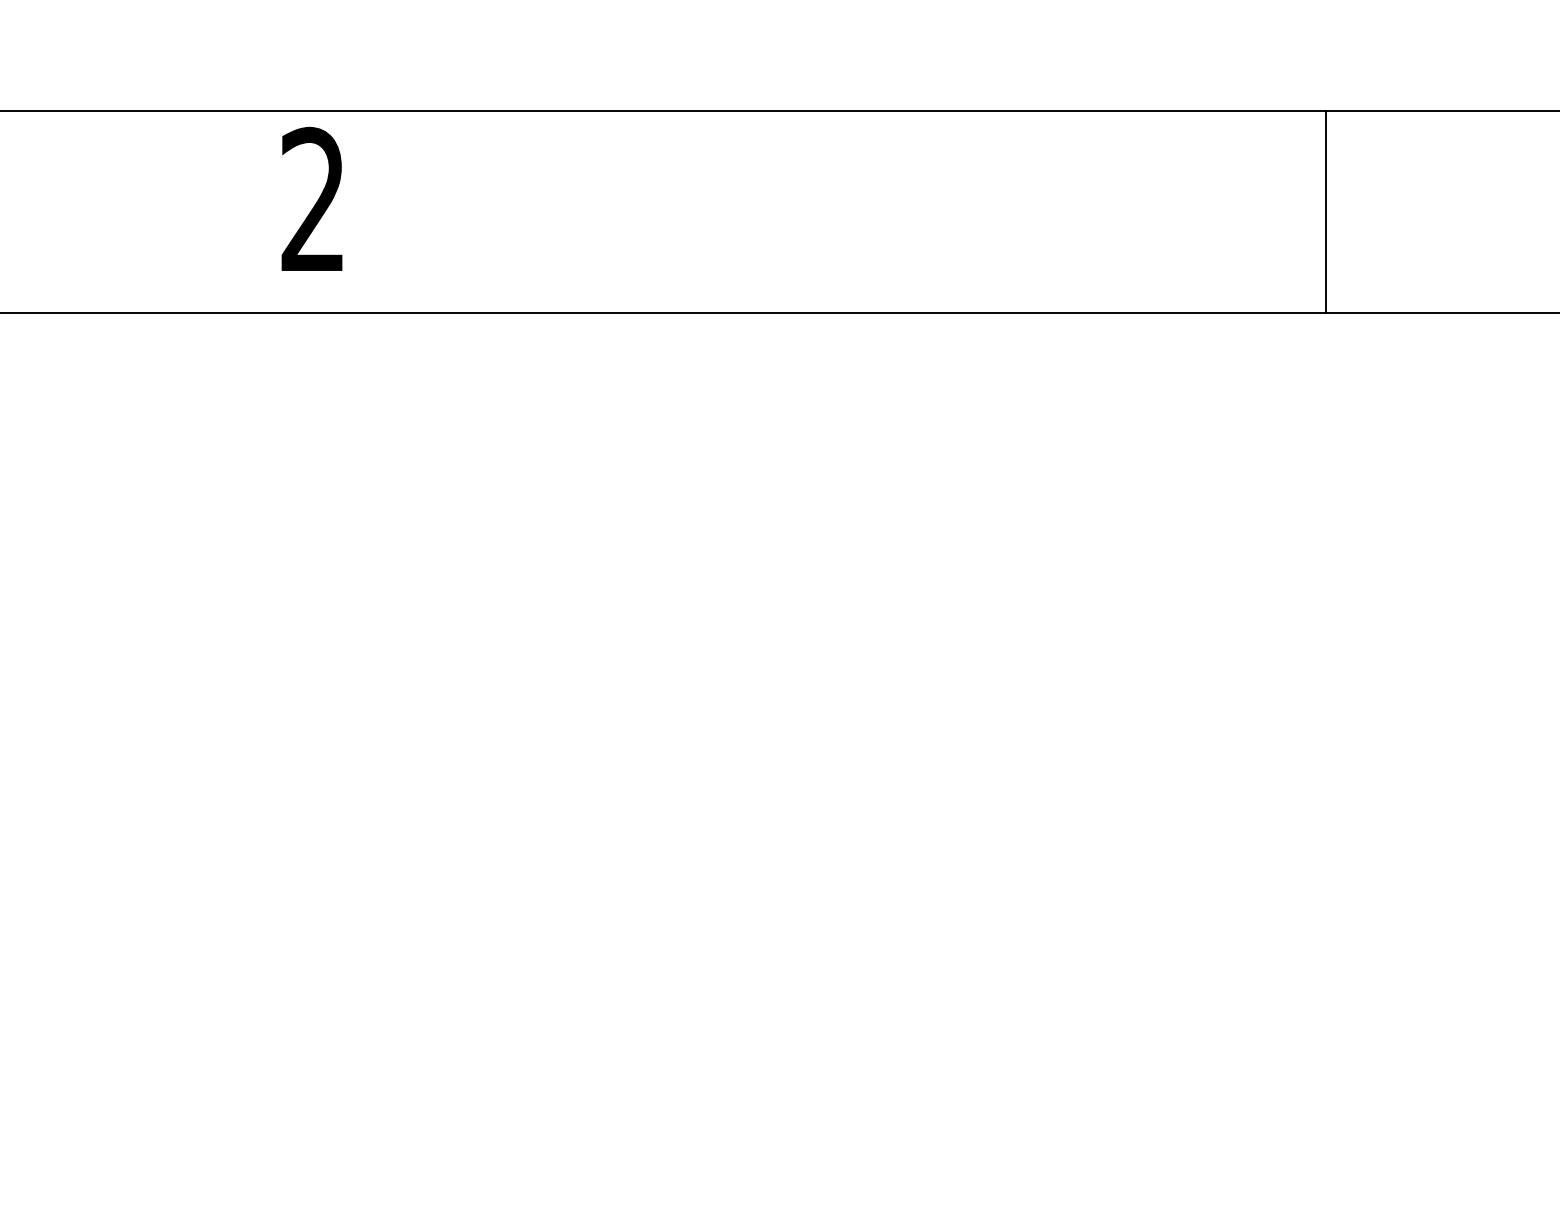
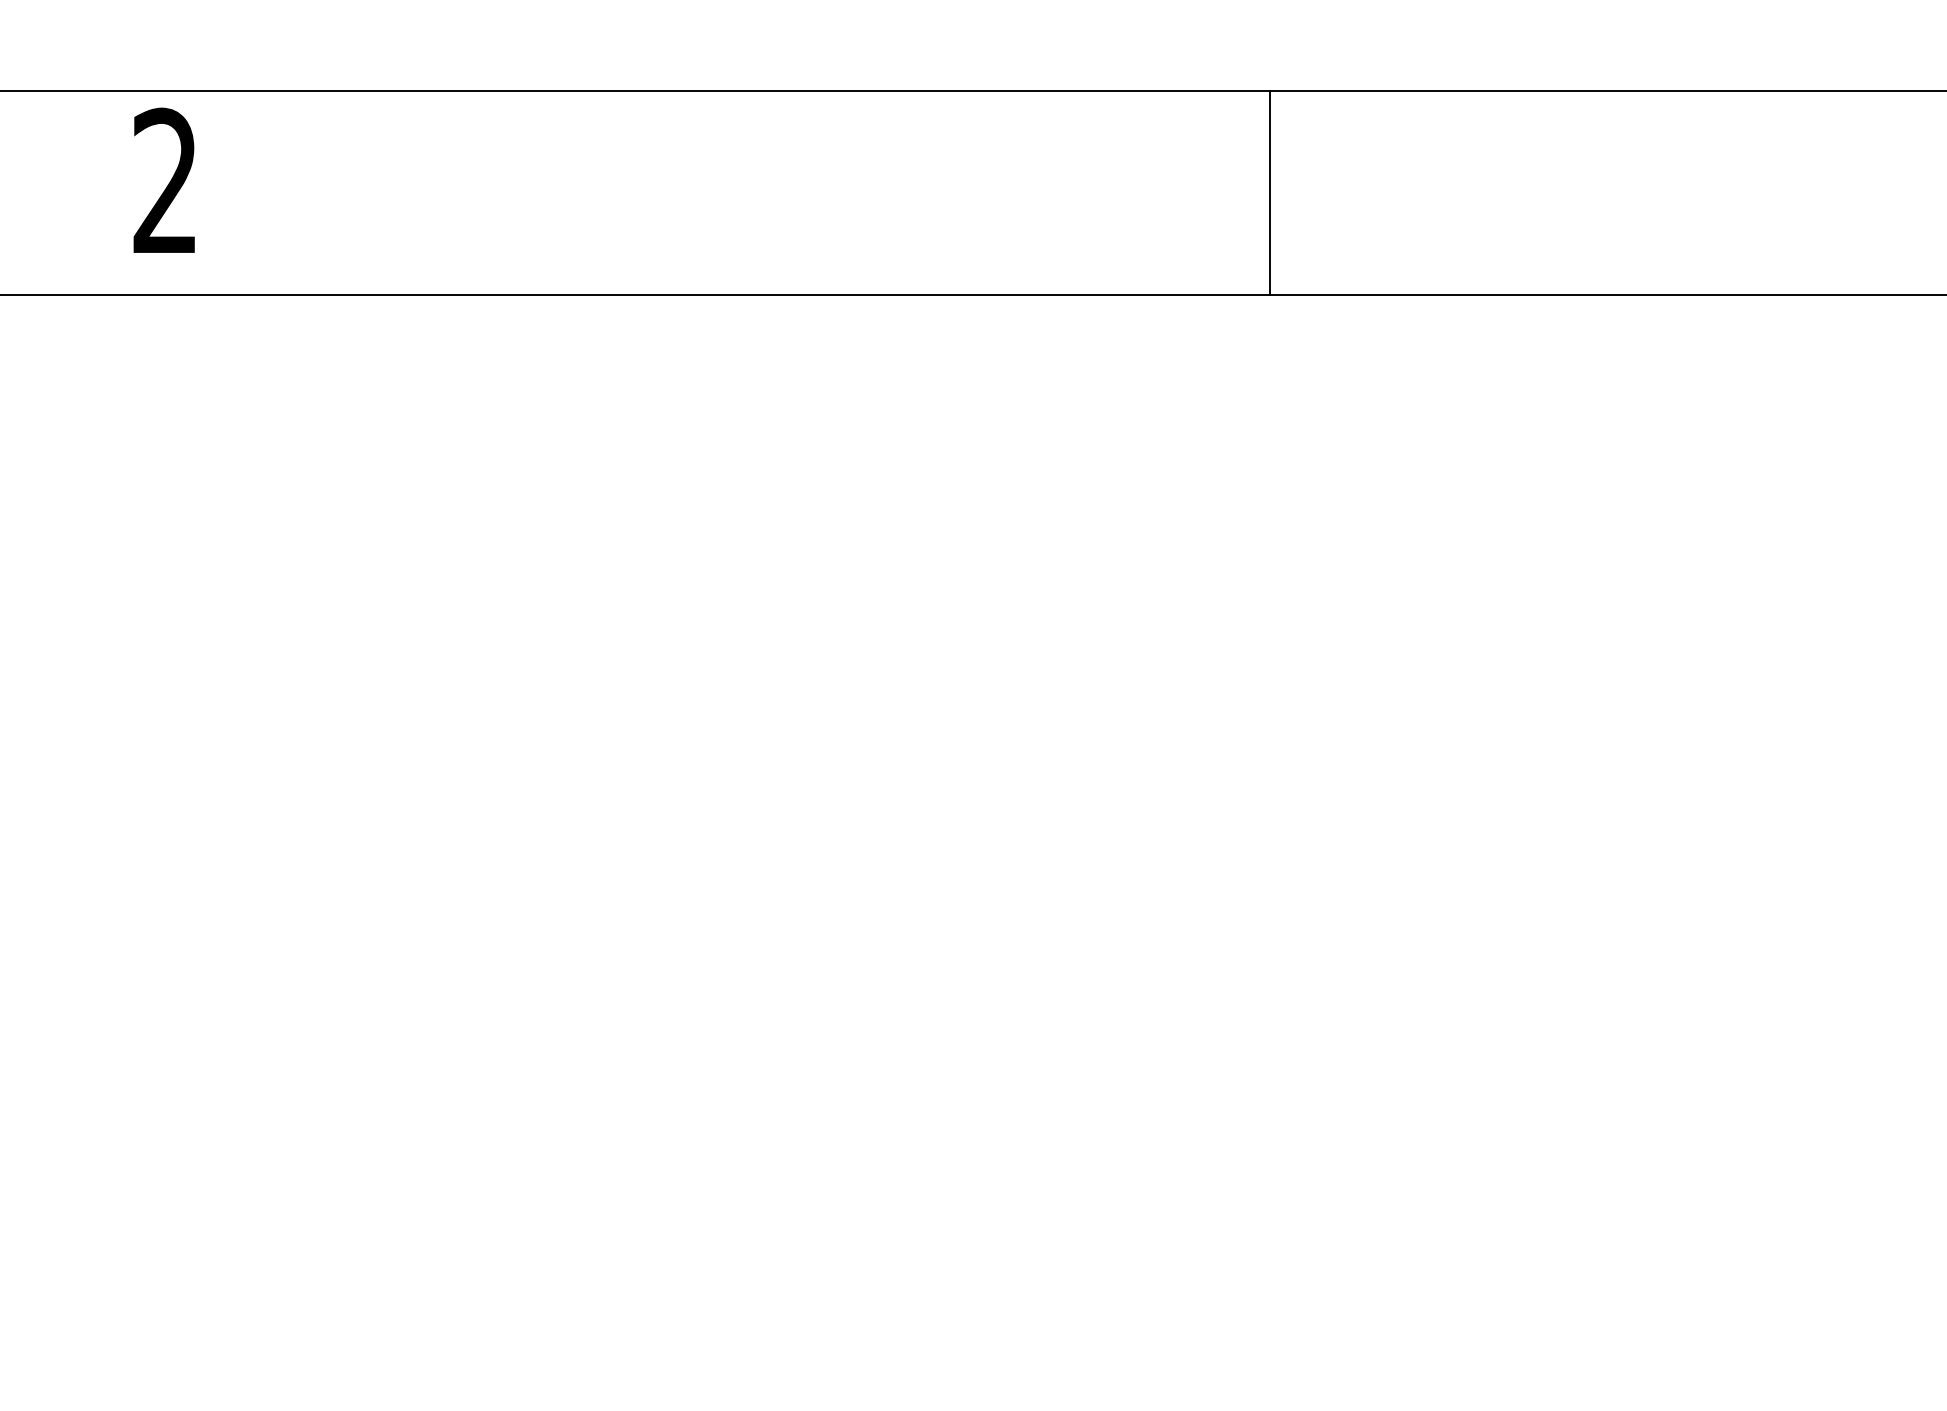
line: (1326, 212) -> (1269, 193), moved

